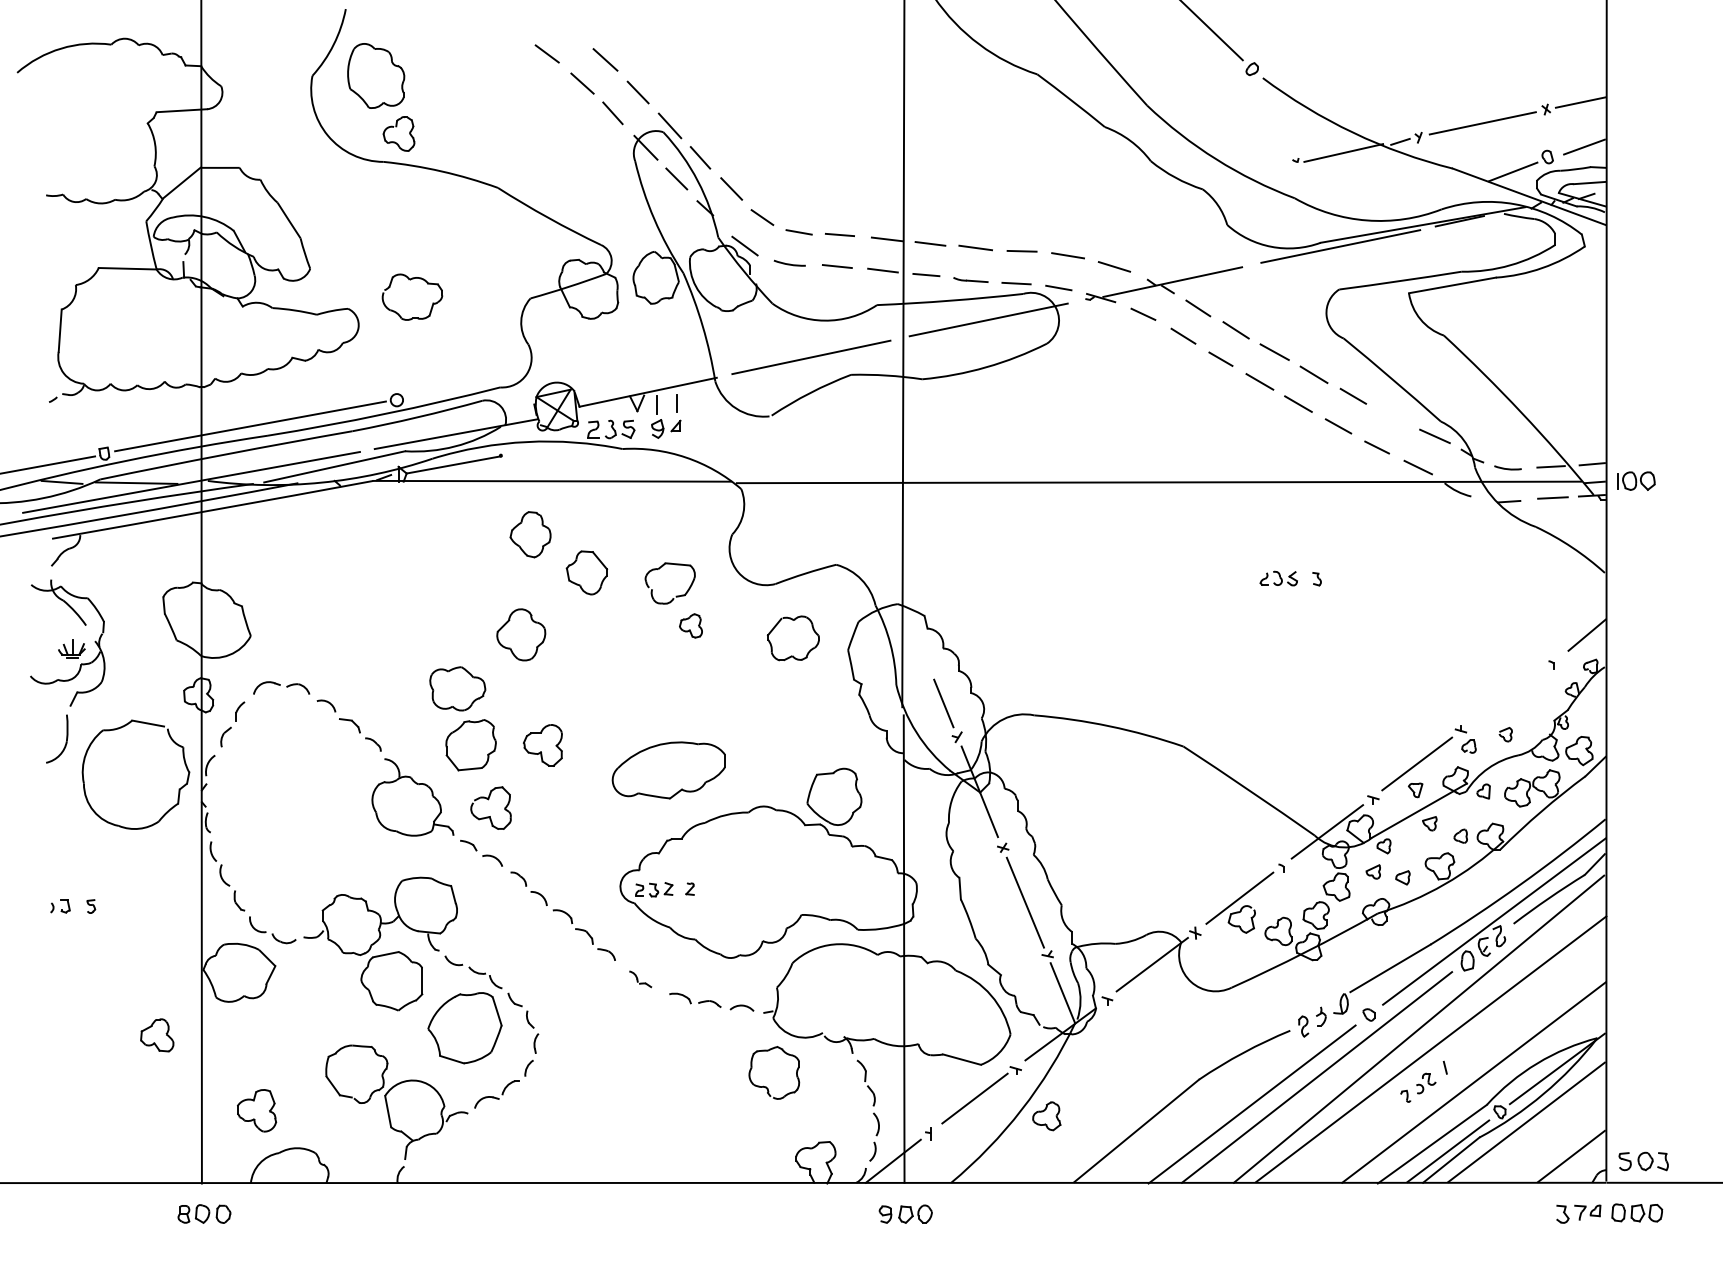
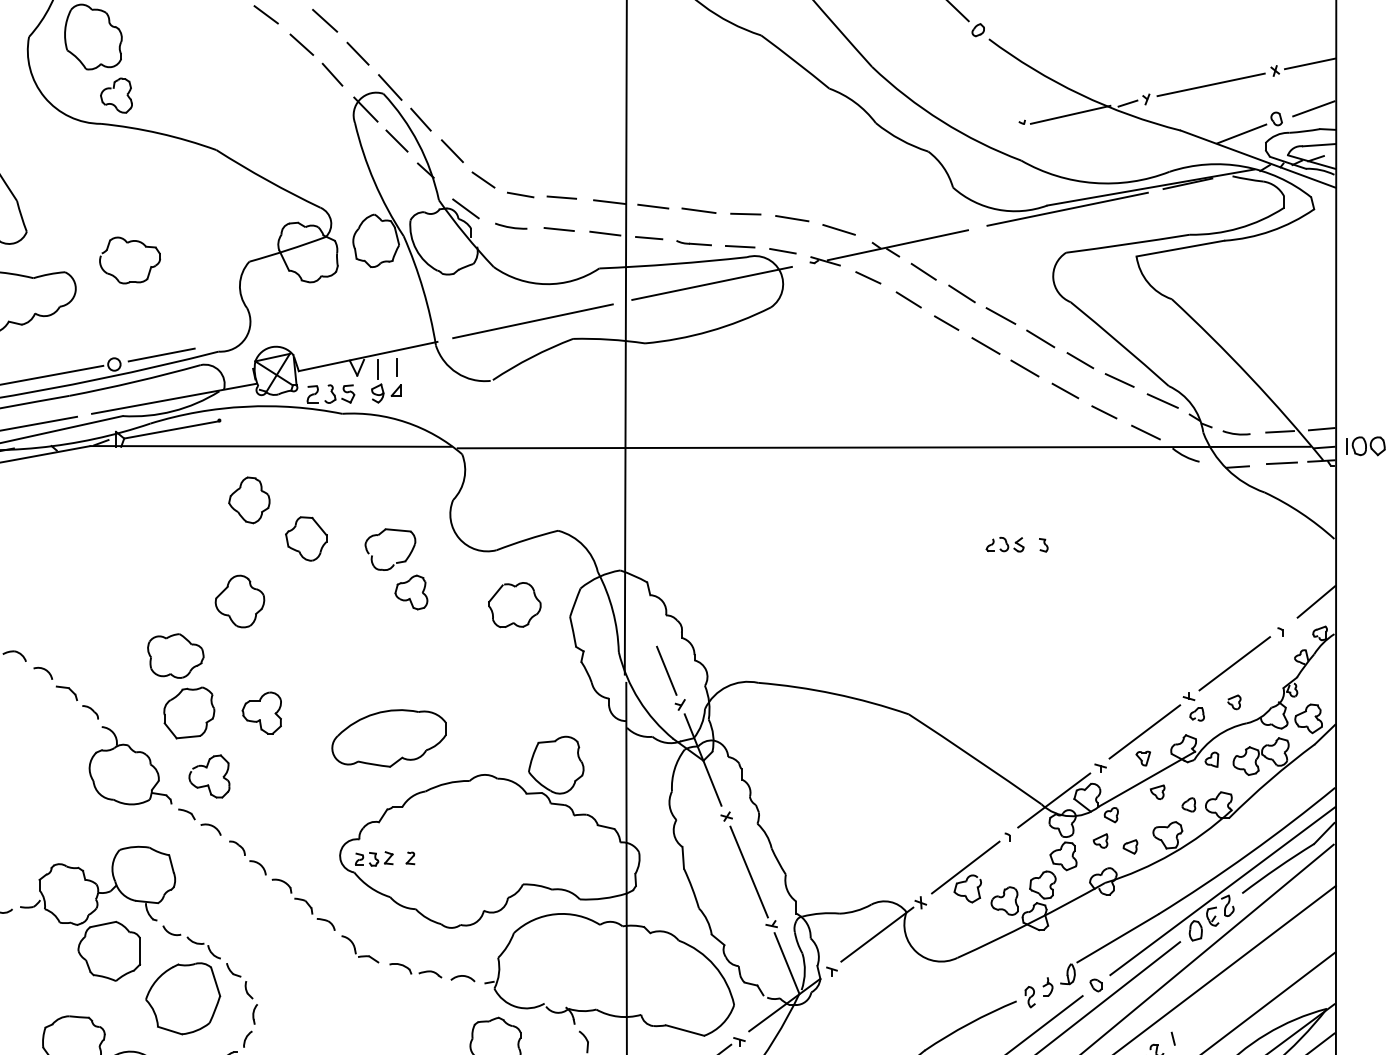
line: (443, 390) -> (161, 354), added
line: (1392, 415) -> (1119, 379), added
part: (690, 625) -> (410, 592), size x1.43
line: (1506, 696) -> (1235, 663), added
part: (640, 979) -> (360, 949), size x1.67

